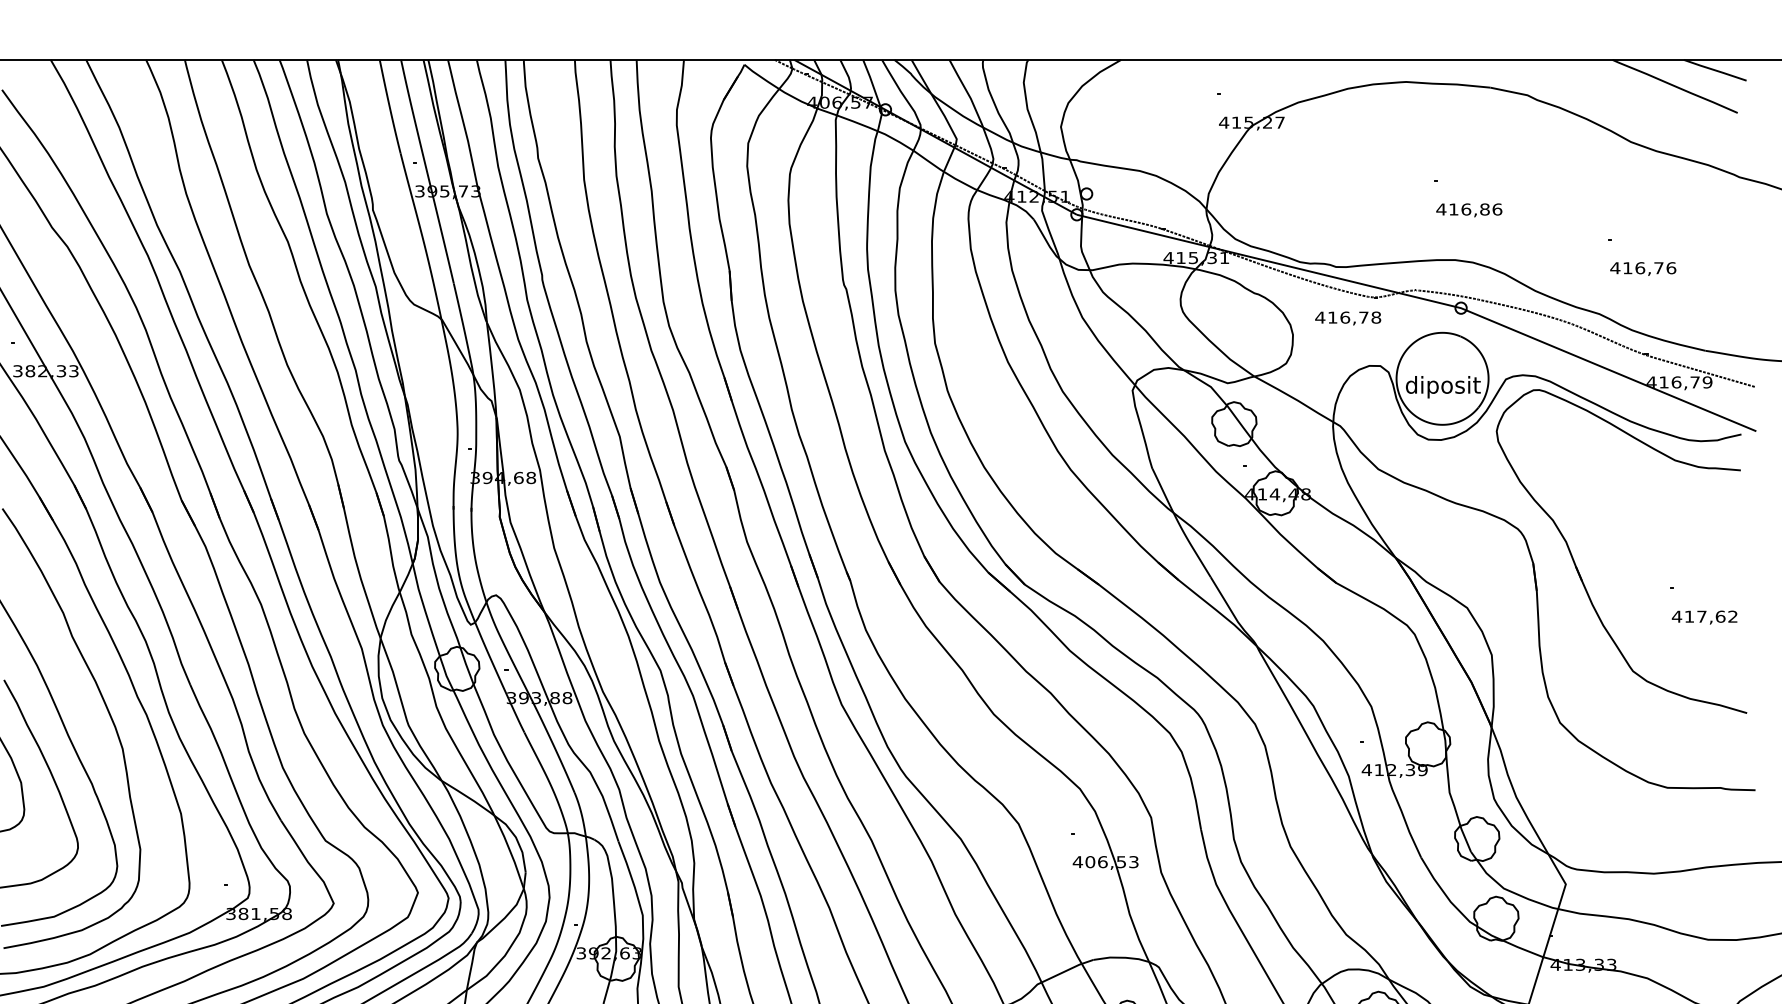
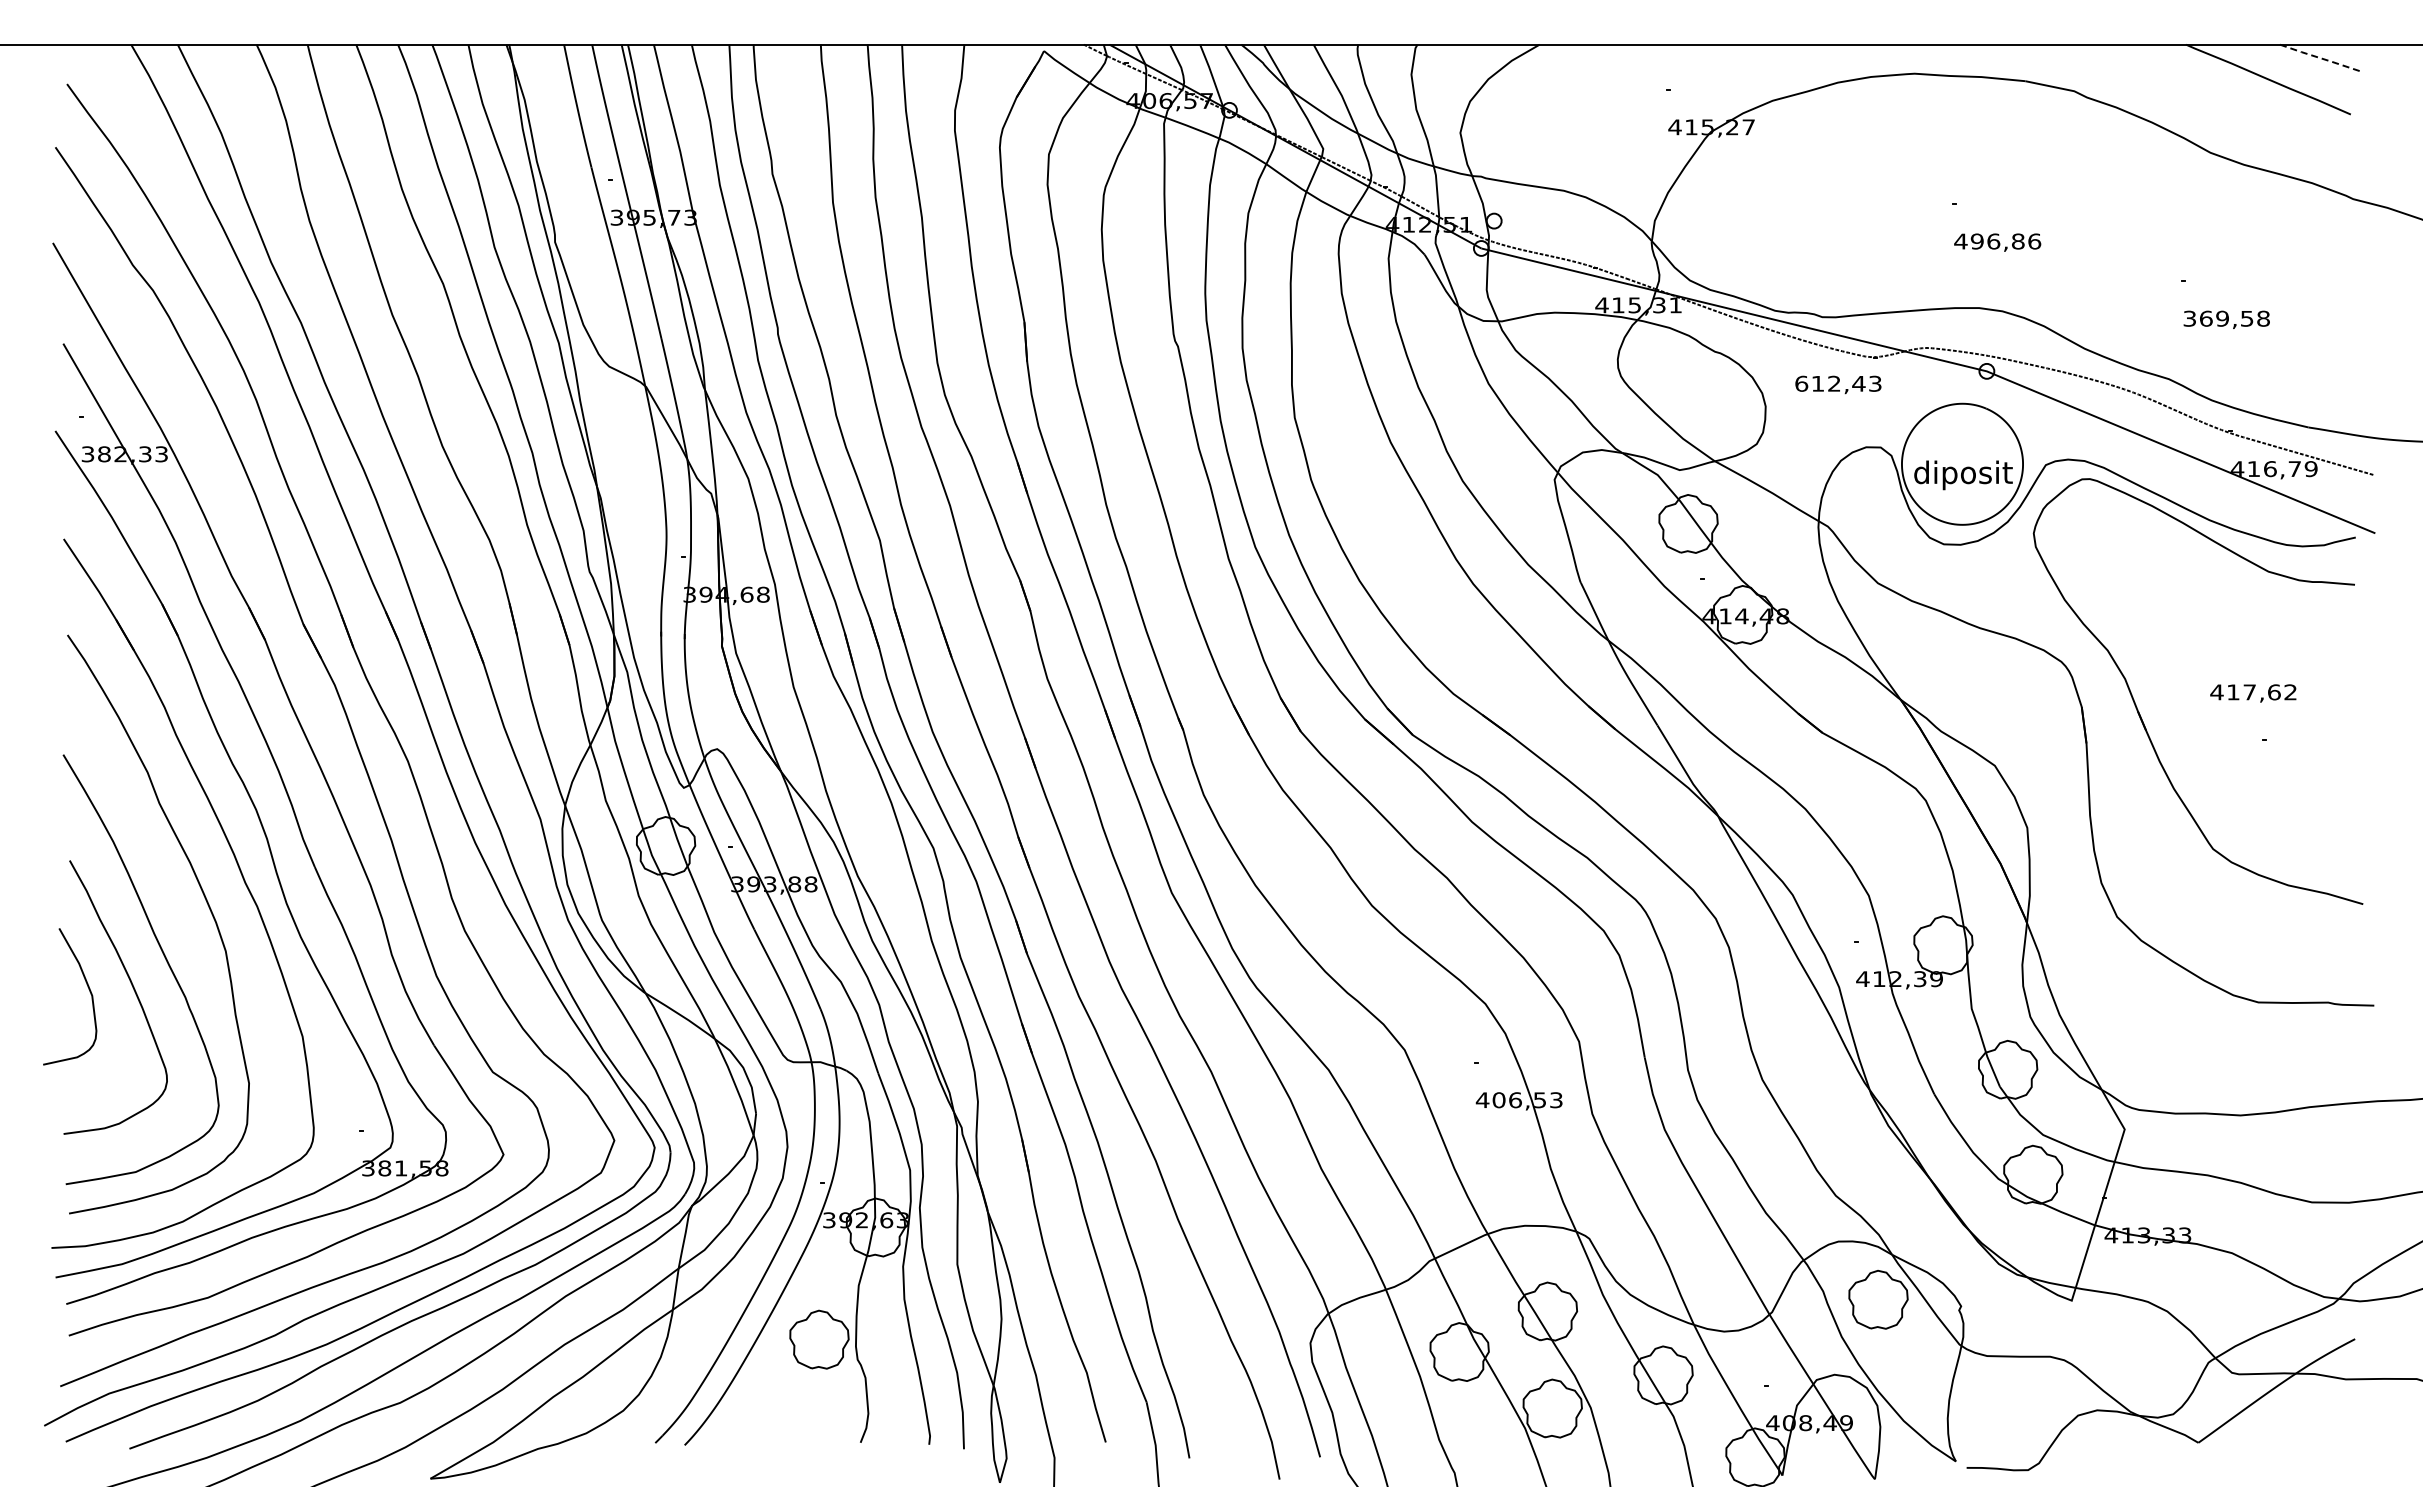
line: (1715, 70) -> (2321, 58), solid -> dashed
text: (1453, 209) -> (1976, 241), 416,86 -> 496,86
text: (1643, 268) -> (2226, 318), 416,76 -> 369,58
text: (1347, 317) -> (1837, 383), 416,78 -> 612,43
text: (1704, 617) -> (2253, 693), moved

